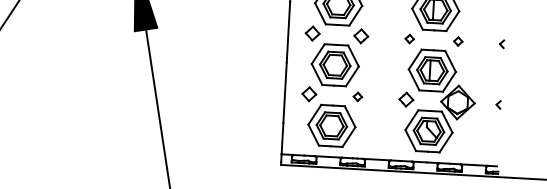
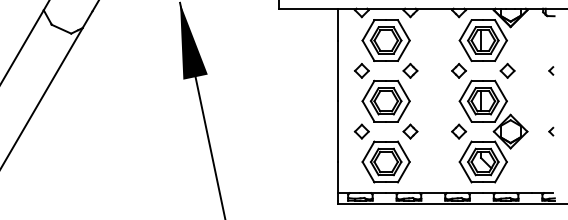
part: (409, 38) -> (458, 70), size x1.67
part: (458, 41) -> (507, 70), size x1.67
part: (357, 96) -> (410, 131), size x1.67

